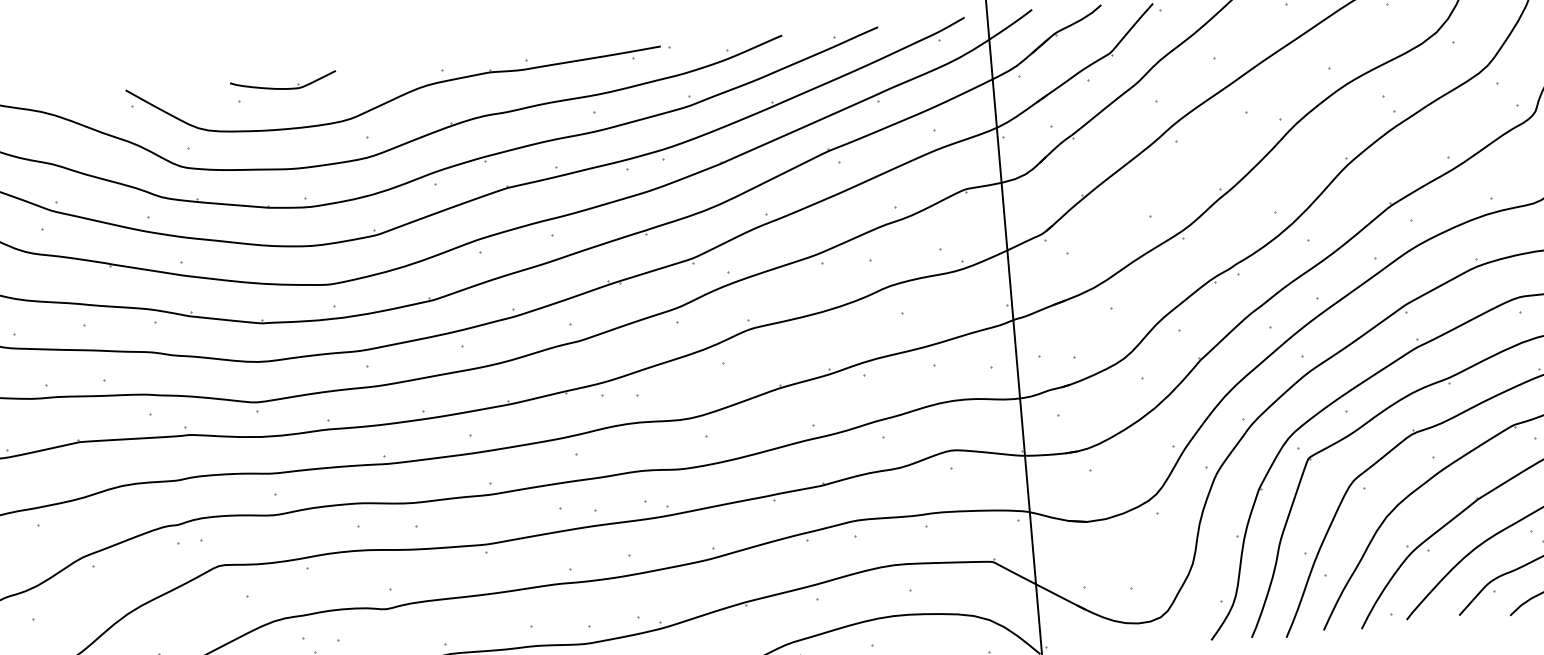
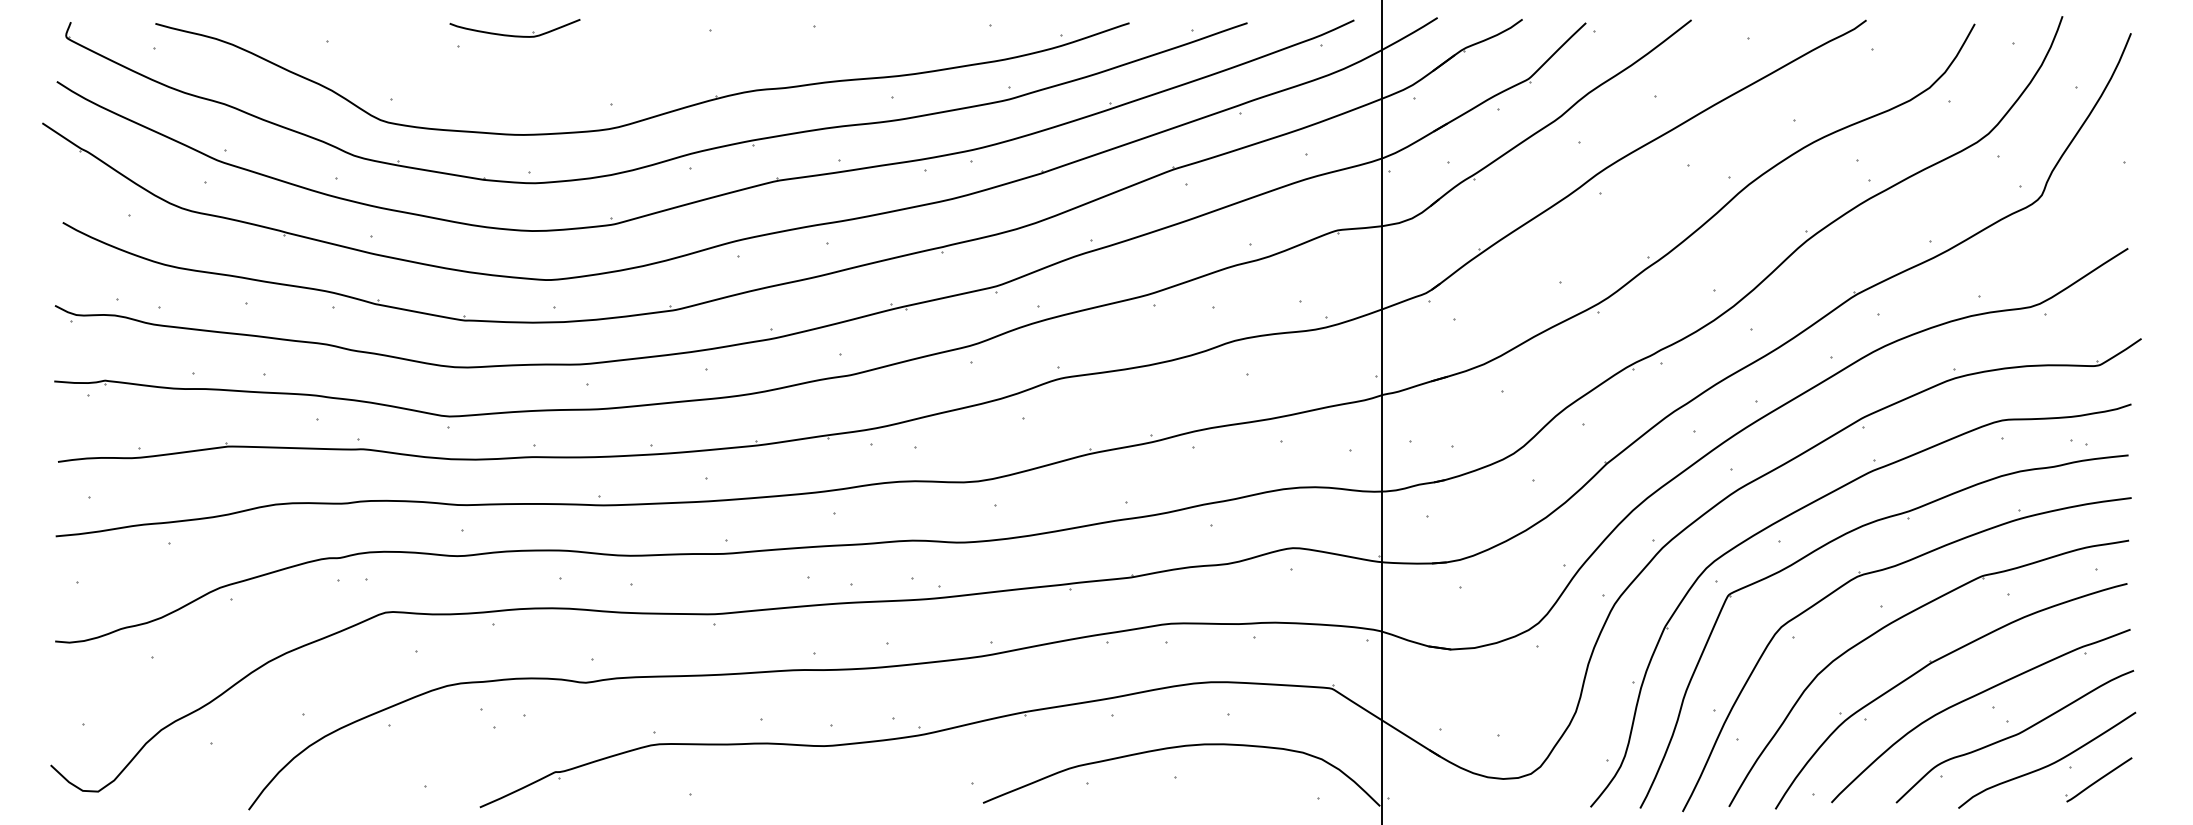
part: (395, 93) -> (650, 53), removed

